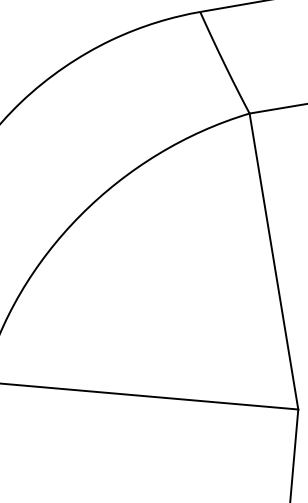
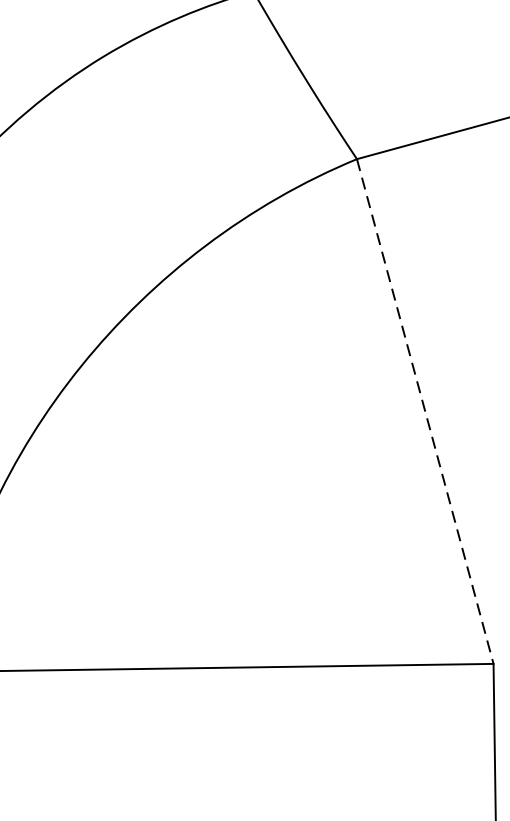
line: (273, 261) -> (424, 411), solid -> dashed

